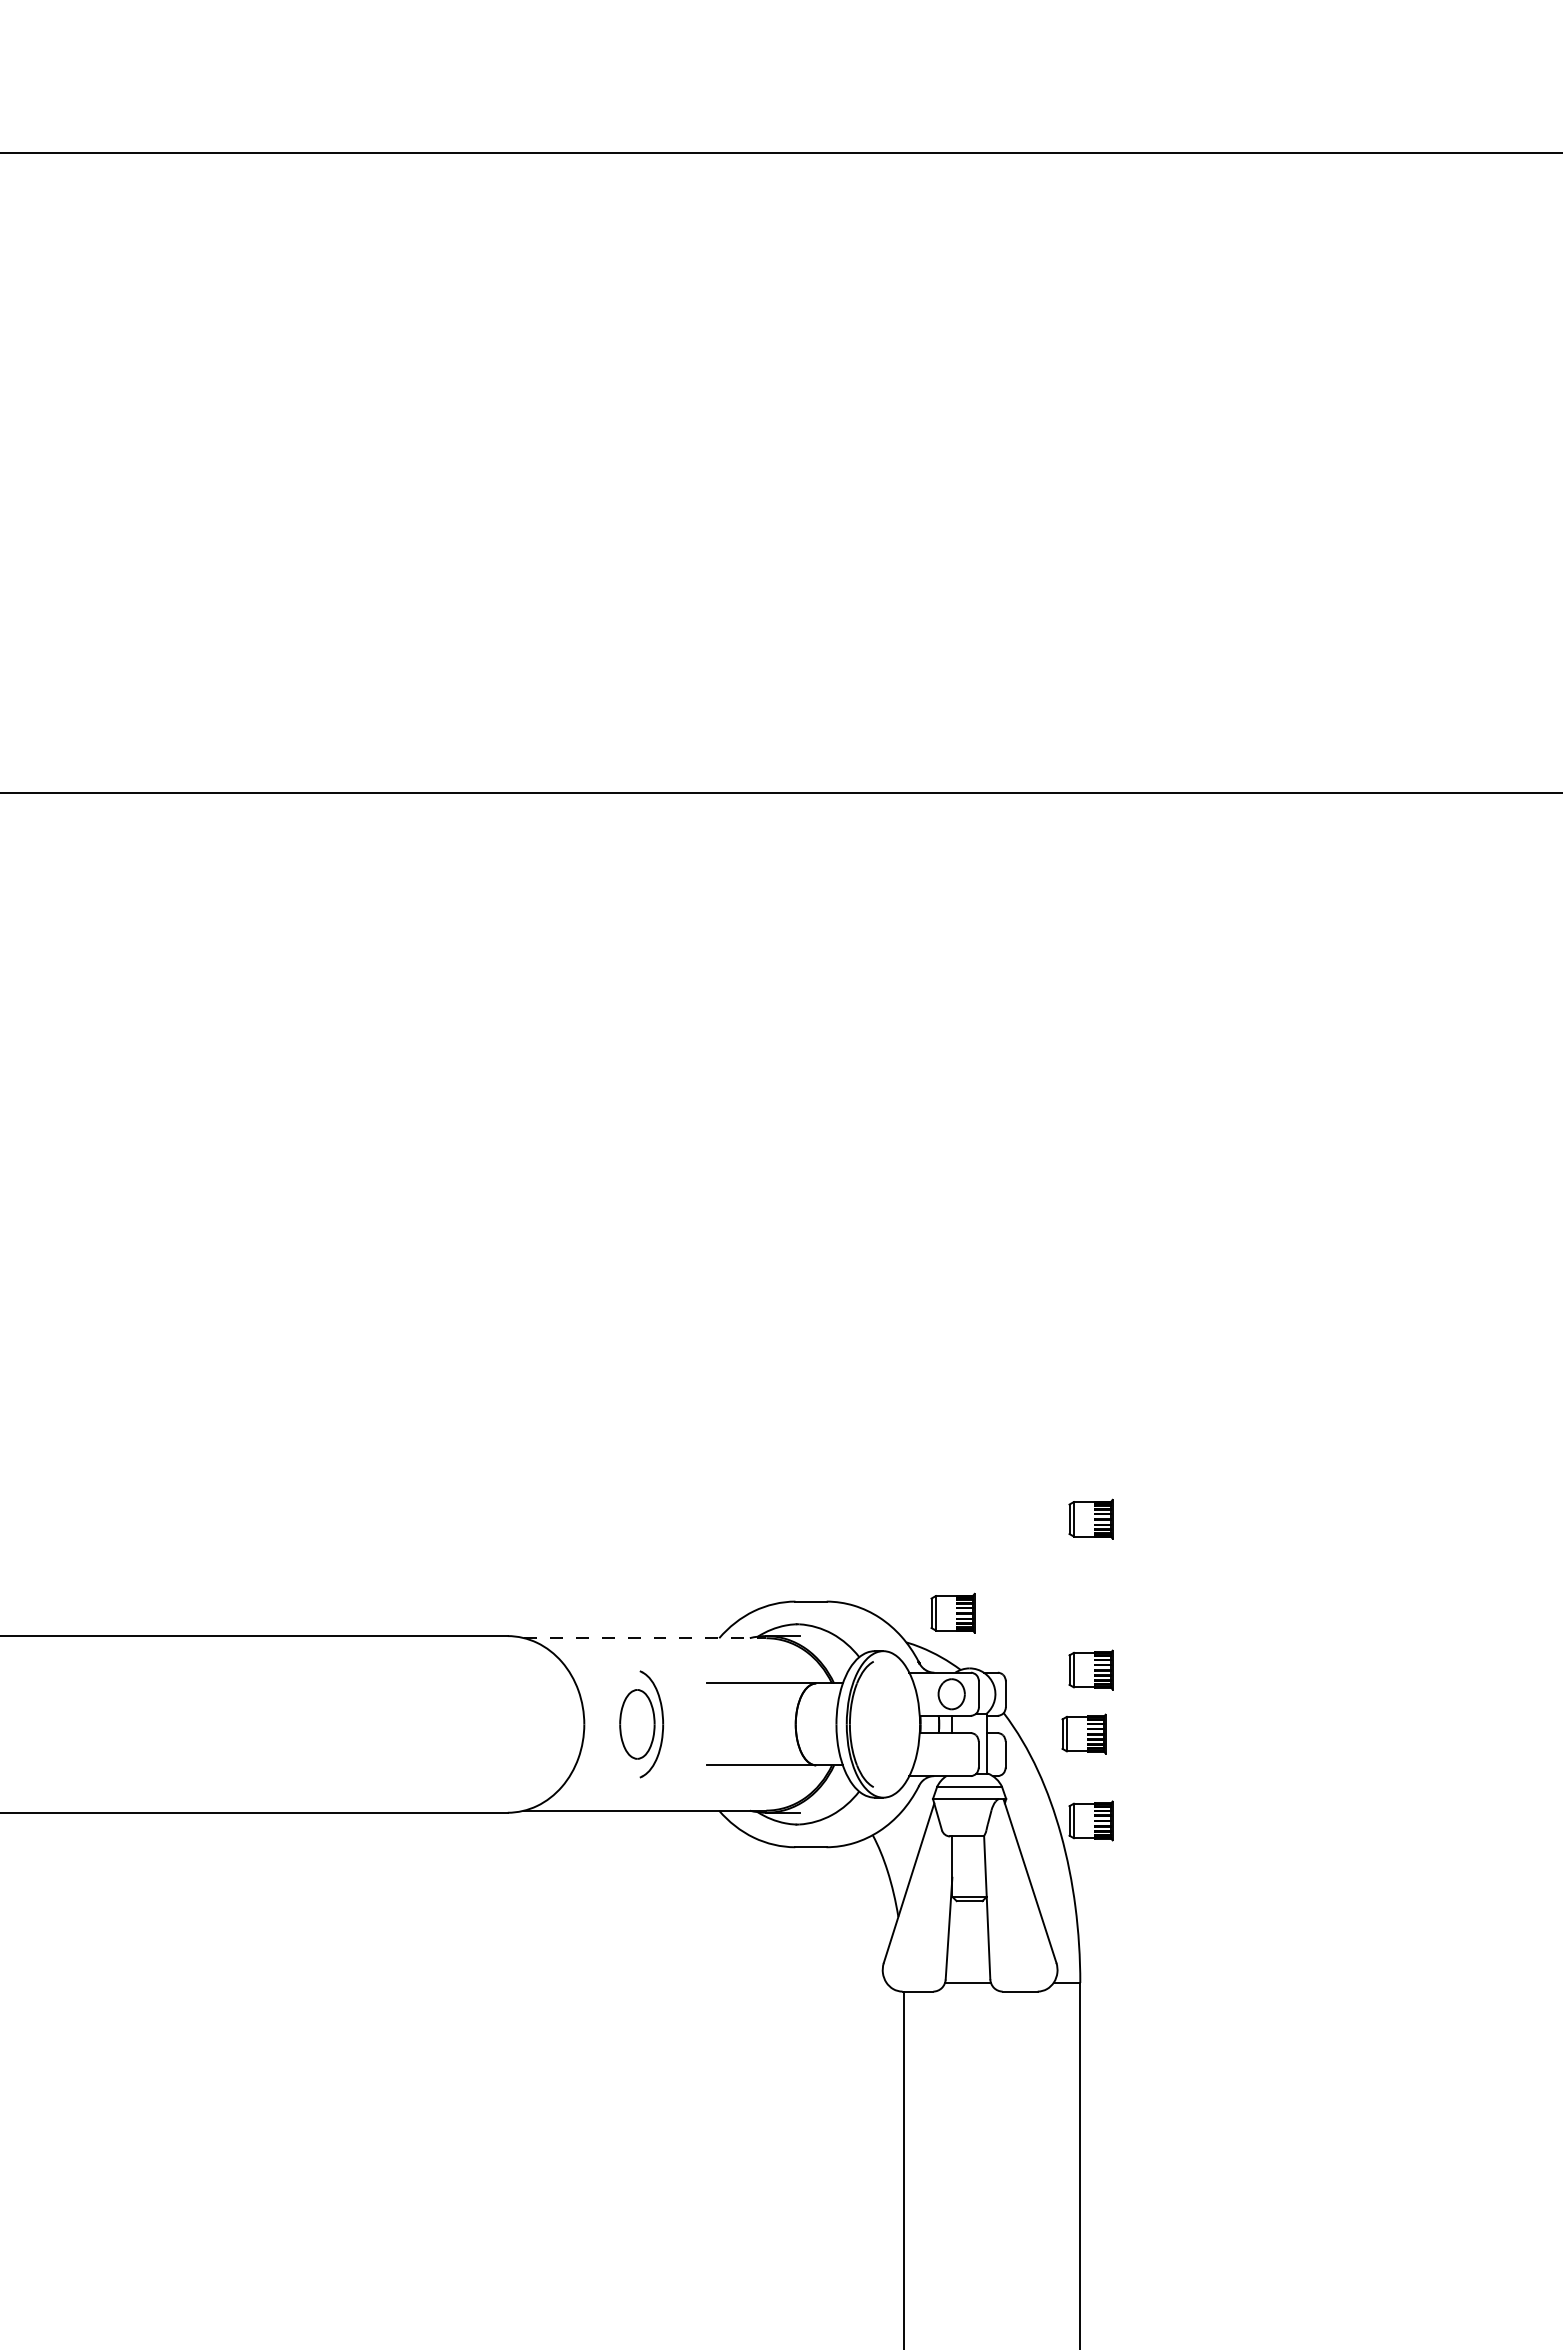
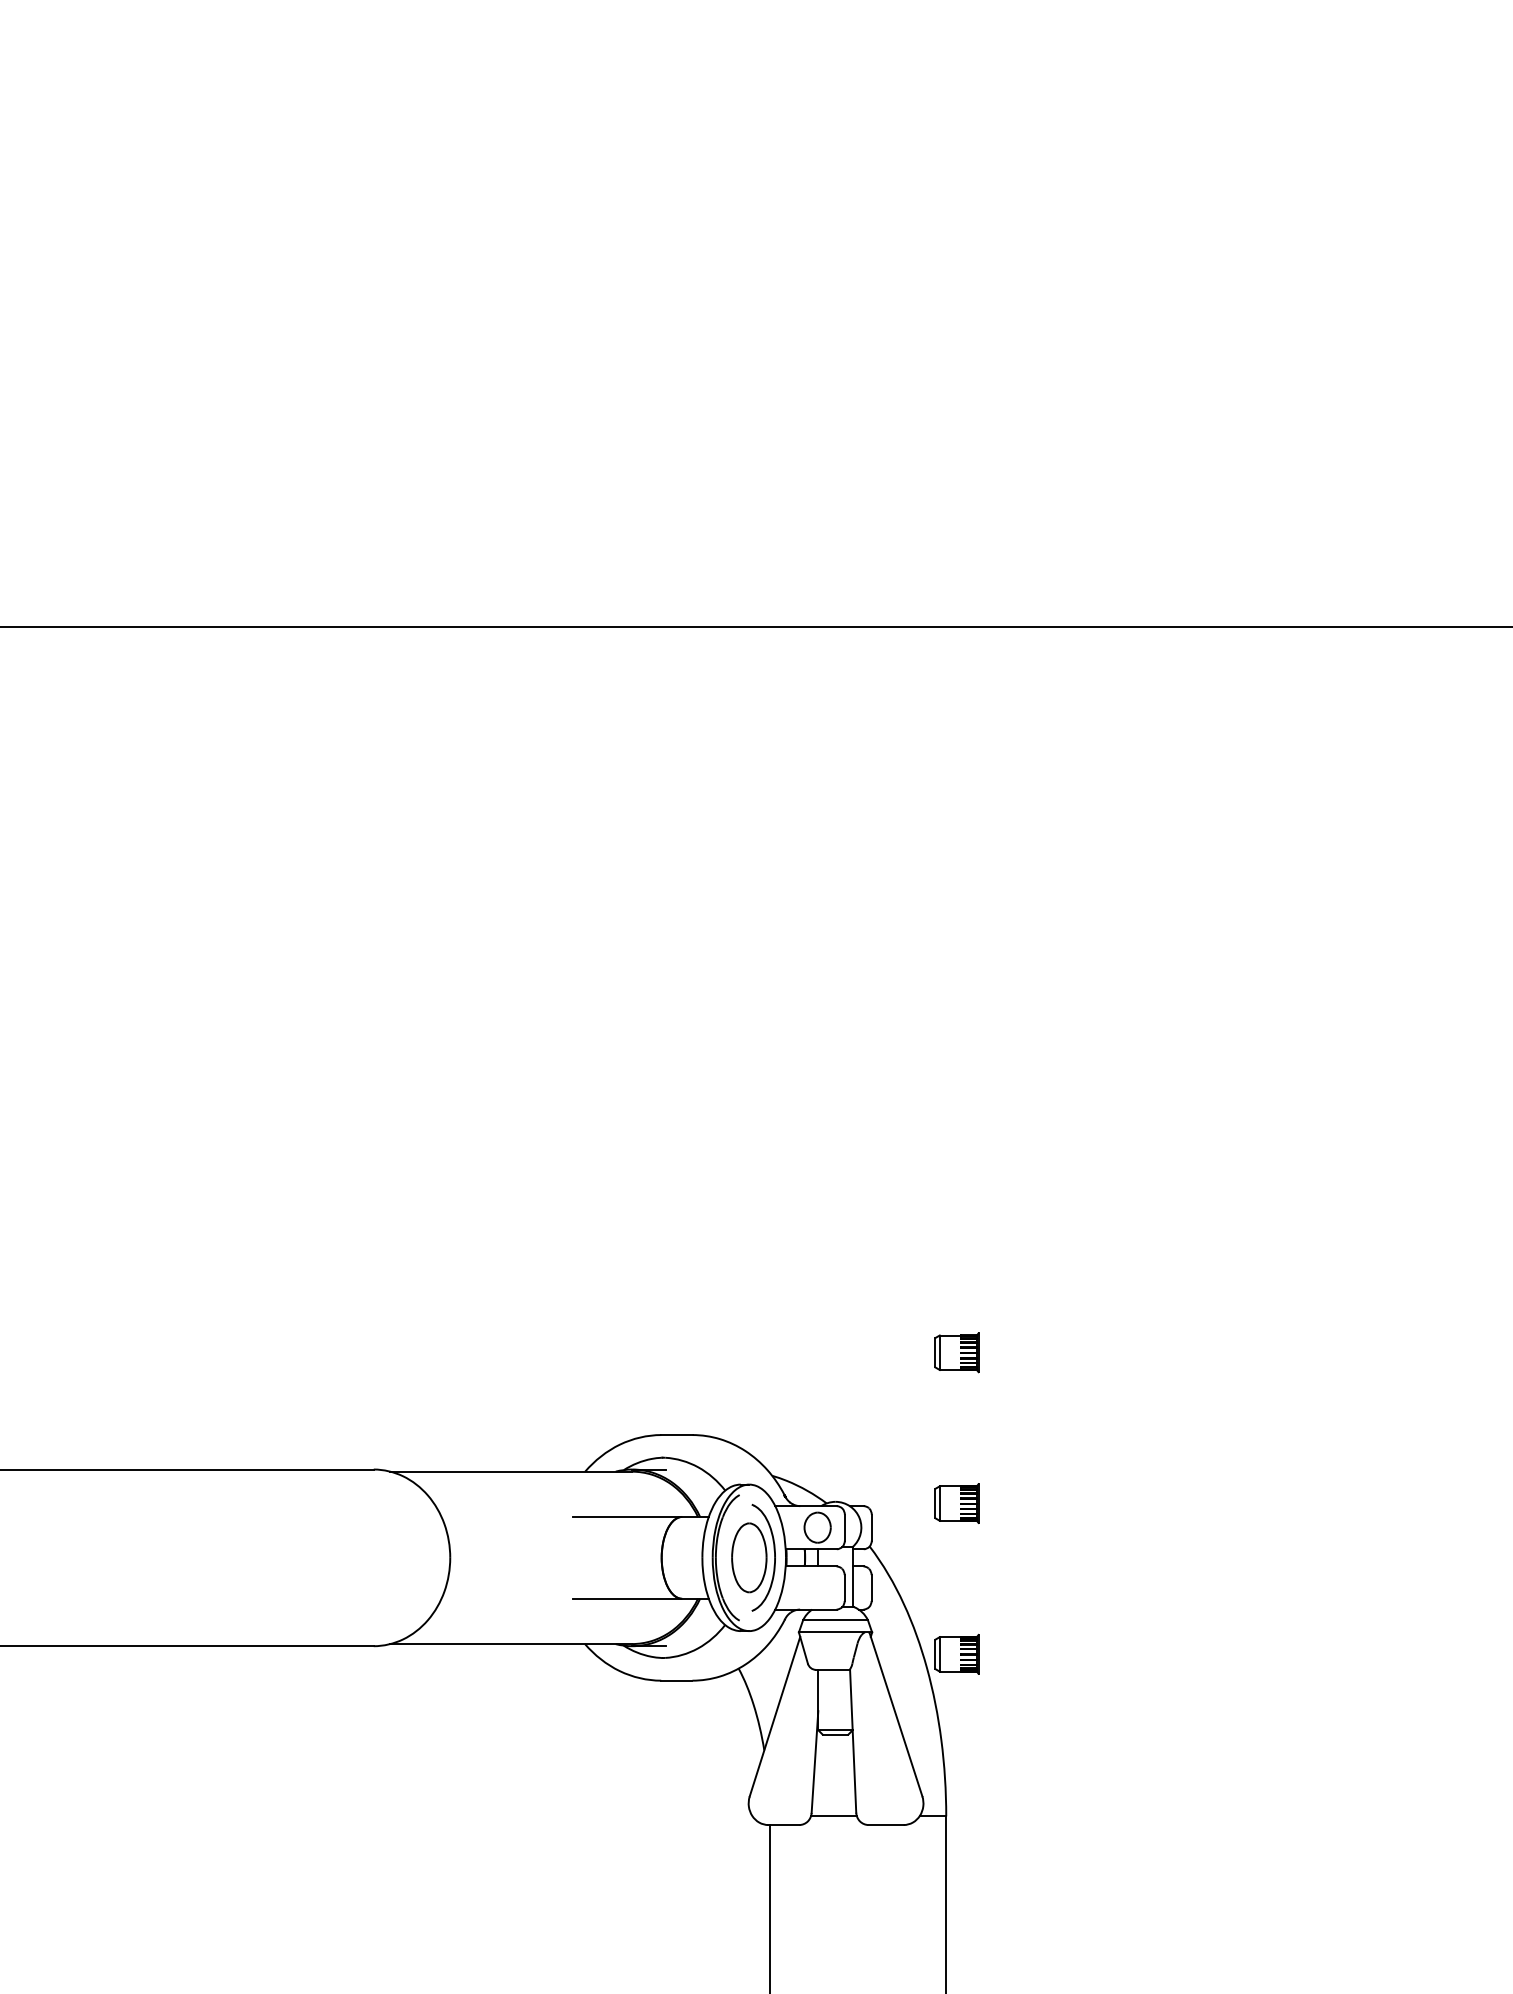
part: (952, 1612) -> (818, 1445), removed
line: (645, 1638) -> (511, 1471), dashed -> solid
part: (641, 1724) -> (753, 1557), moved
part: (1083, 1733) -> (949, 1566), removed

